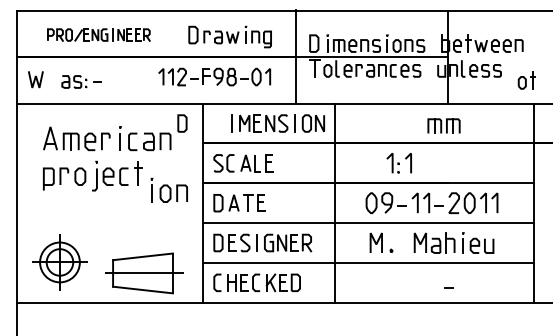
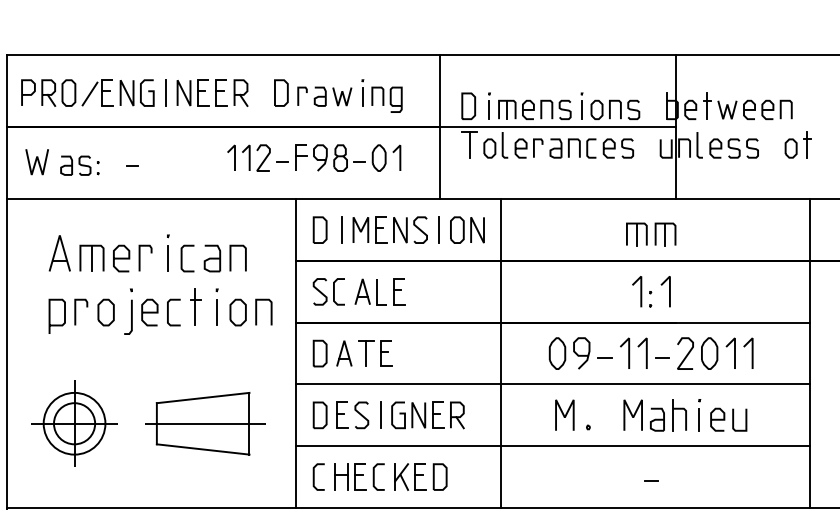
part: (98, 34) -> (134, 92), size x1.43
part: (526, 80) -> (797, 144), moved
part: (74, 81) -> (80, 164), moved
part: (182, 123) -> (320, 230), moved
part: (443, 125) -> (650, 233), moved
part: (398, 162) -> (650, 290), moved
part: (168, 189) -> (242, 306), moved
part: (59, 262) -> (73, 423), moved
part: (144, 273) -> (205, 423), moved
line: (448, 287) -> (650, 481), moved

